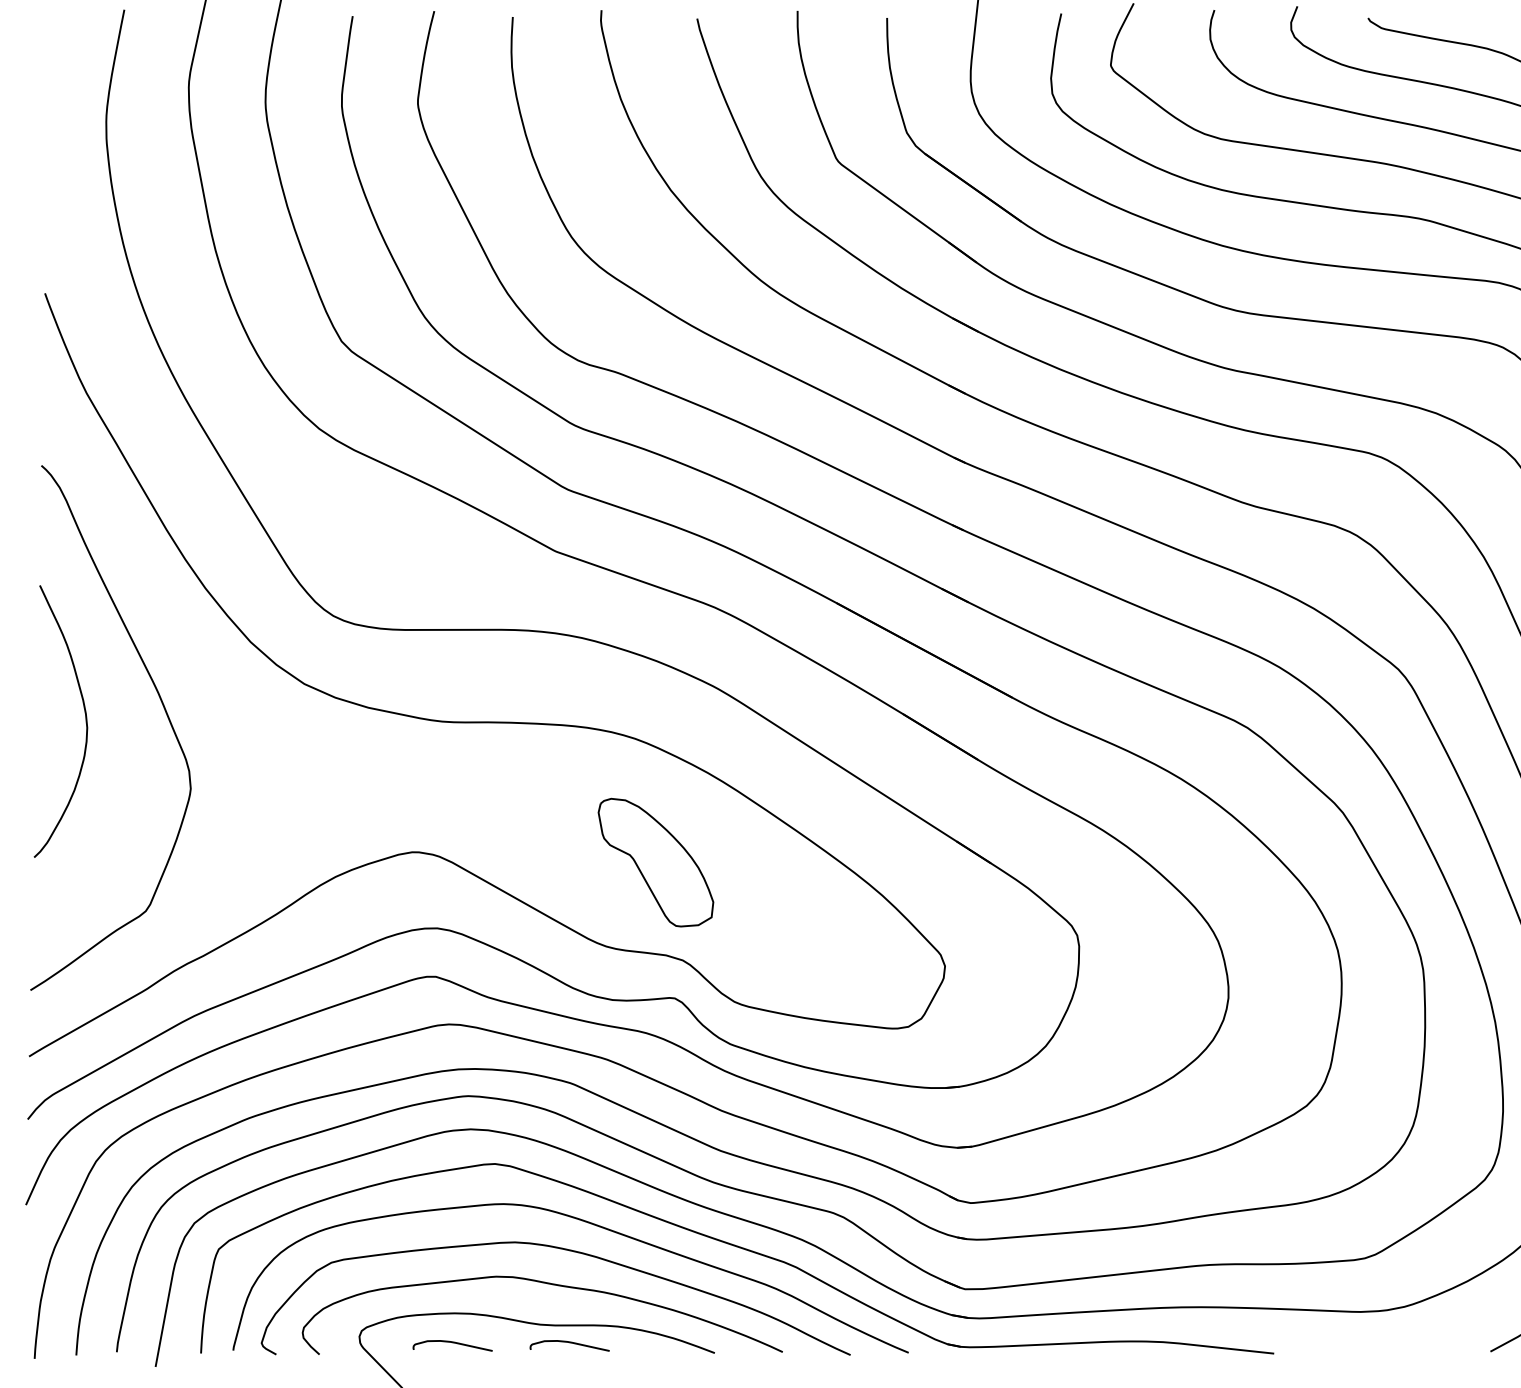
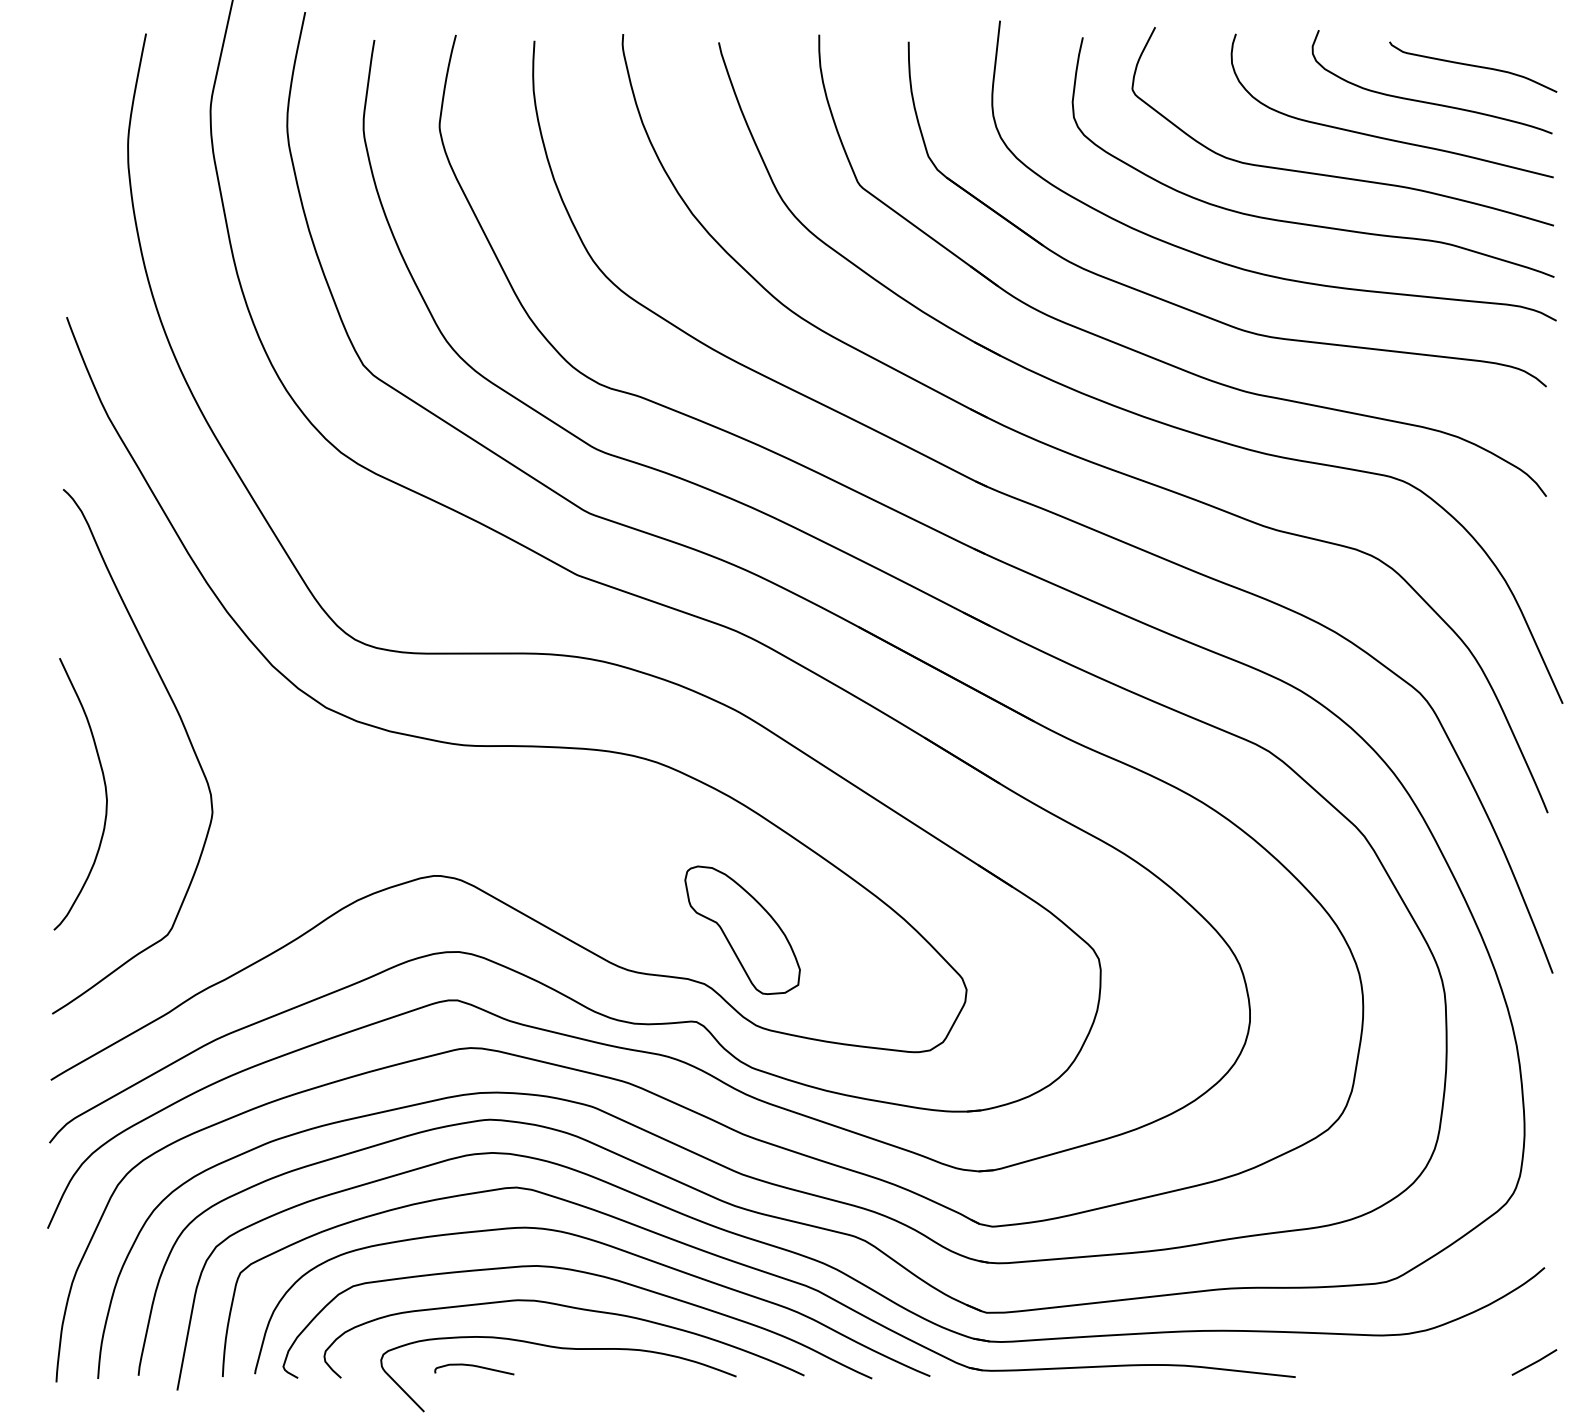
curve: (84, 714) -> (104, 787), moved
part: (655, 861) -> (742, 929), moved
curve: (571, 1343) -> (593, 1367), removed

